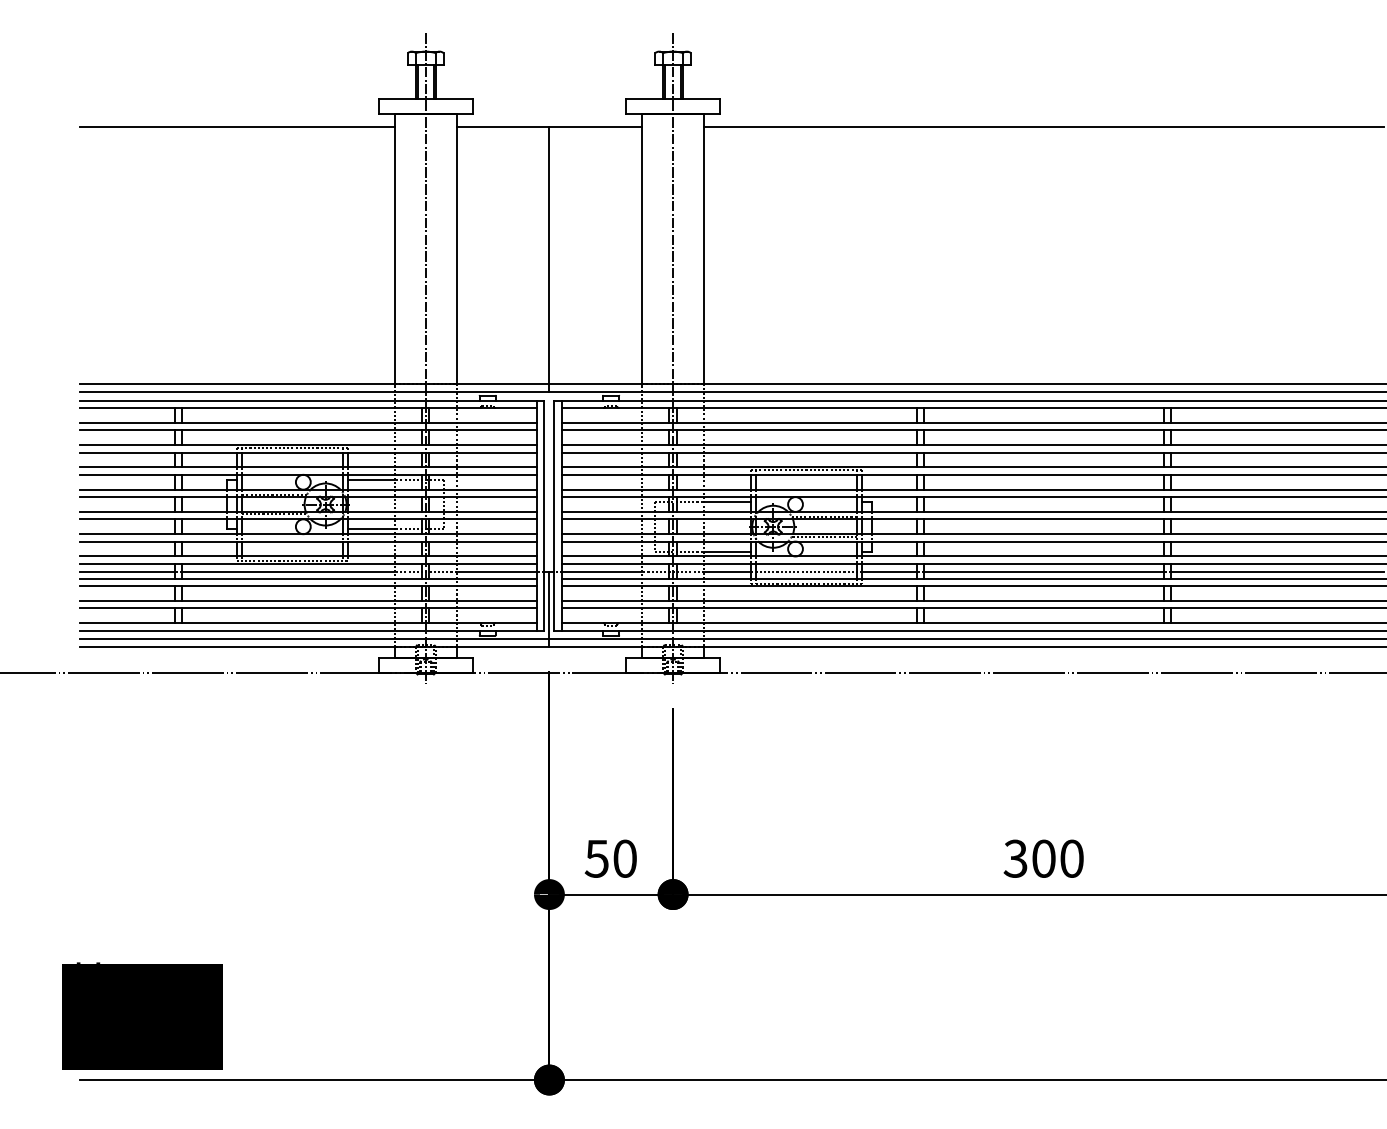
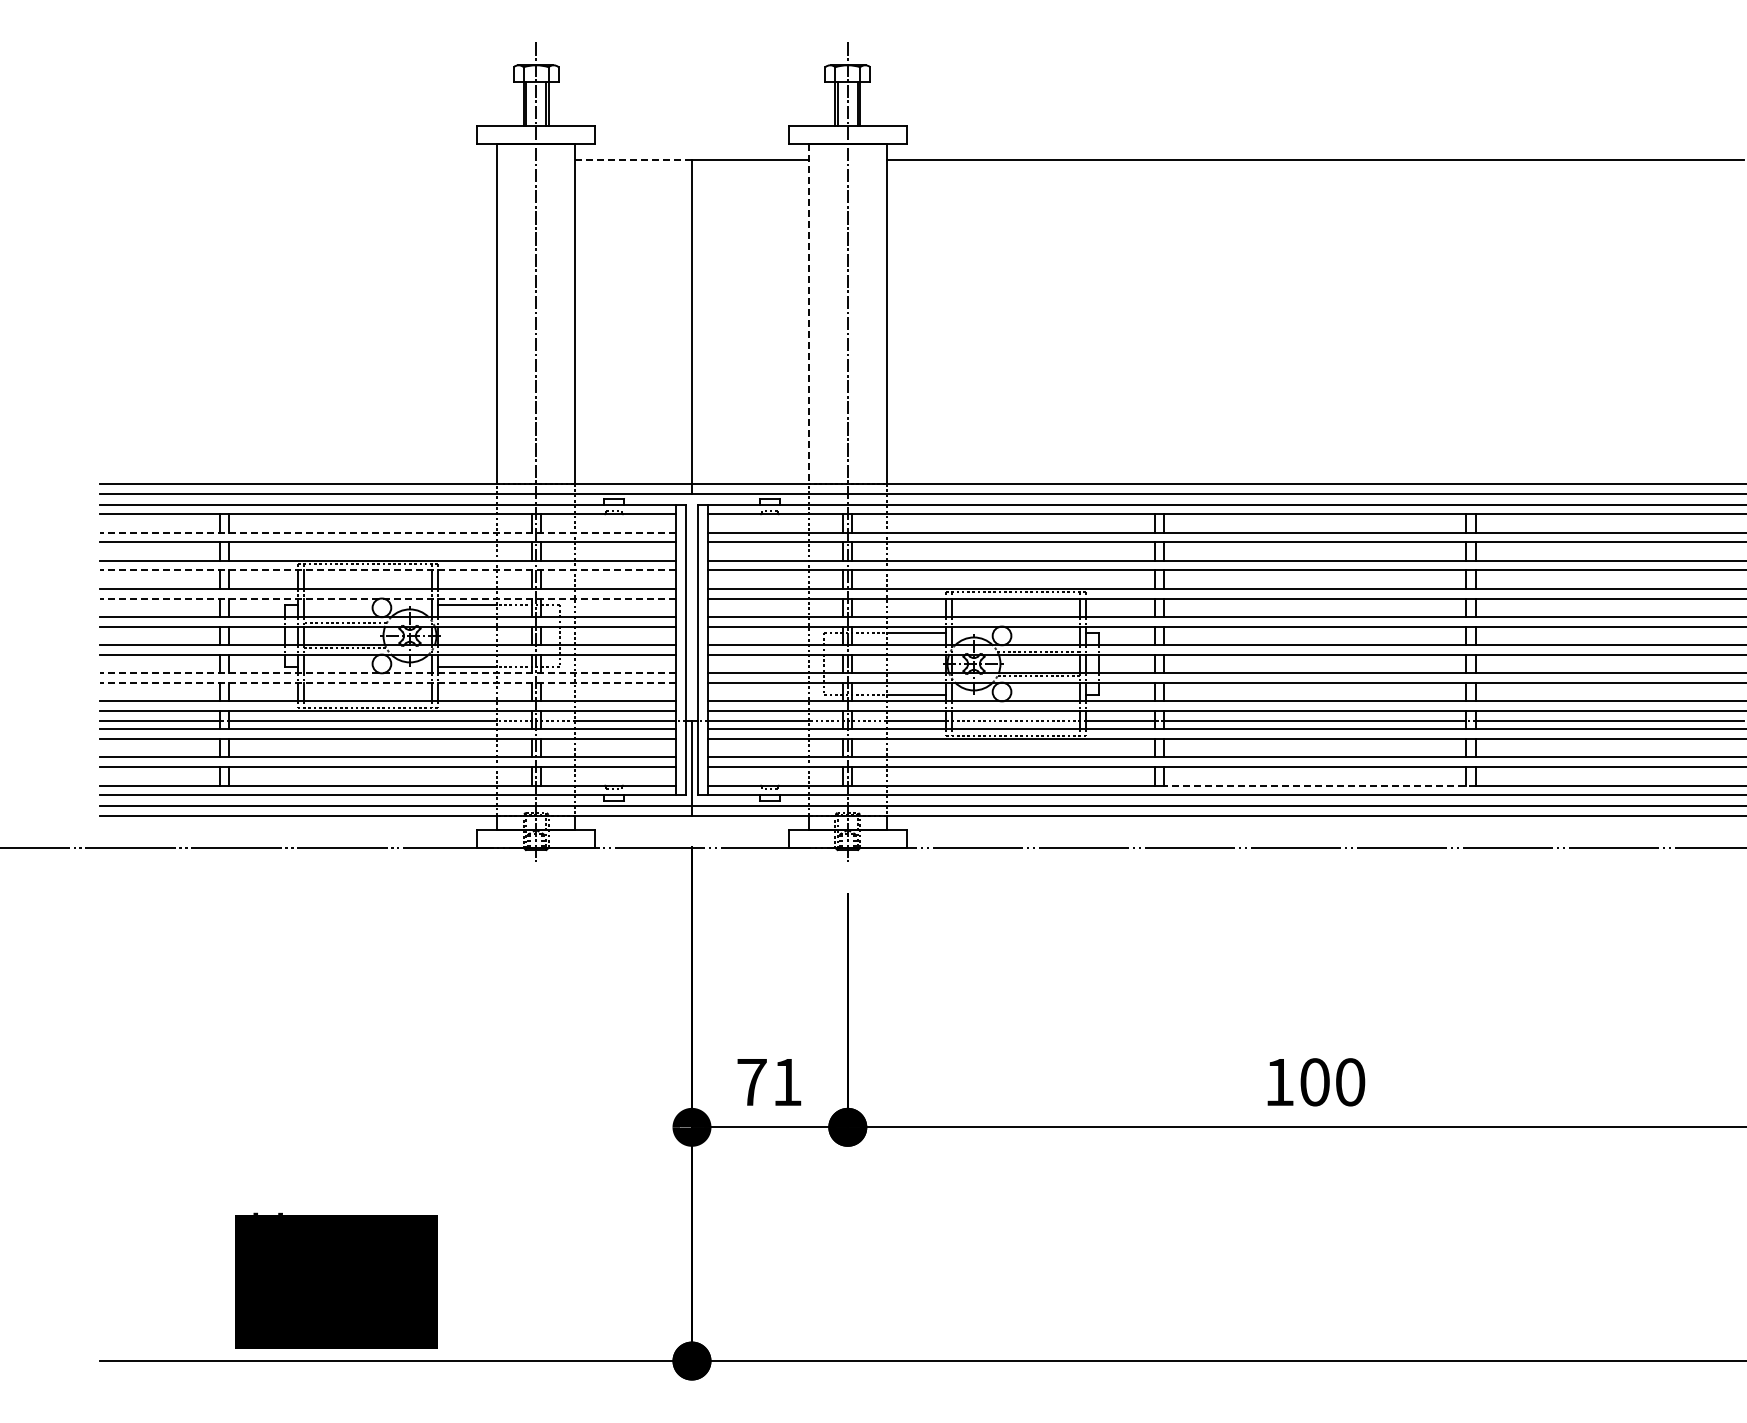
line: (237, 126) -> (298, 159), removed
line: (503, 126) -> (634, 159), solid -> dashed
line: (641, 249) -> (808, 314), solid -> dashed
line: (307, 423) -> (387, 533), solid -> dashed
line: (307, 452) -> (387, 570), solid -> dashed
line: (307, 474) -> (387, 598), solid -> dashed
line: (307, 534) -> (387, 673), solid -> dashed
line: (307, 541) -> (387, 682), solid -> dashed
line: (1047, 623) -> (1319, 785), solid -> dashed
text: (610, 858) -> (769, 1082), 50 -> 71
text: (1014, 858) -> (1278, 1082), 300 -> 100
text: (142, 1016) -> (336, 1280), moved

